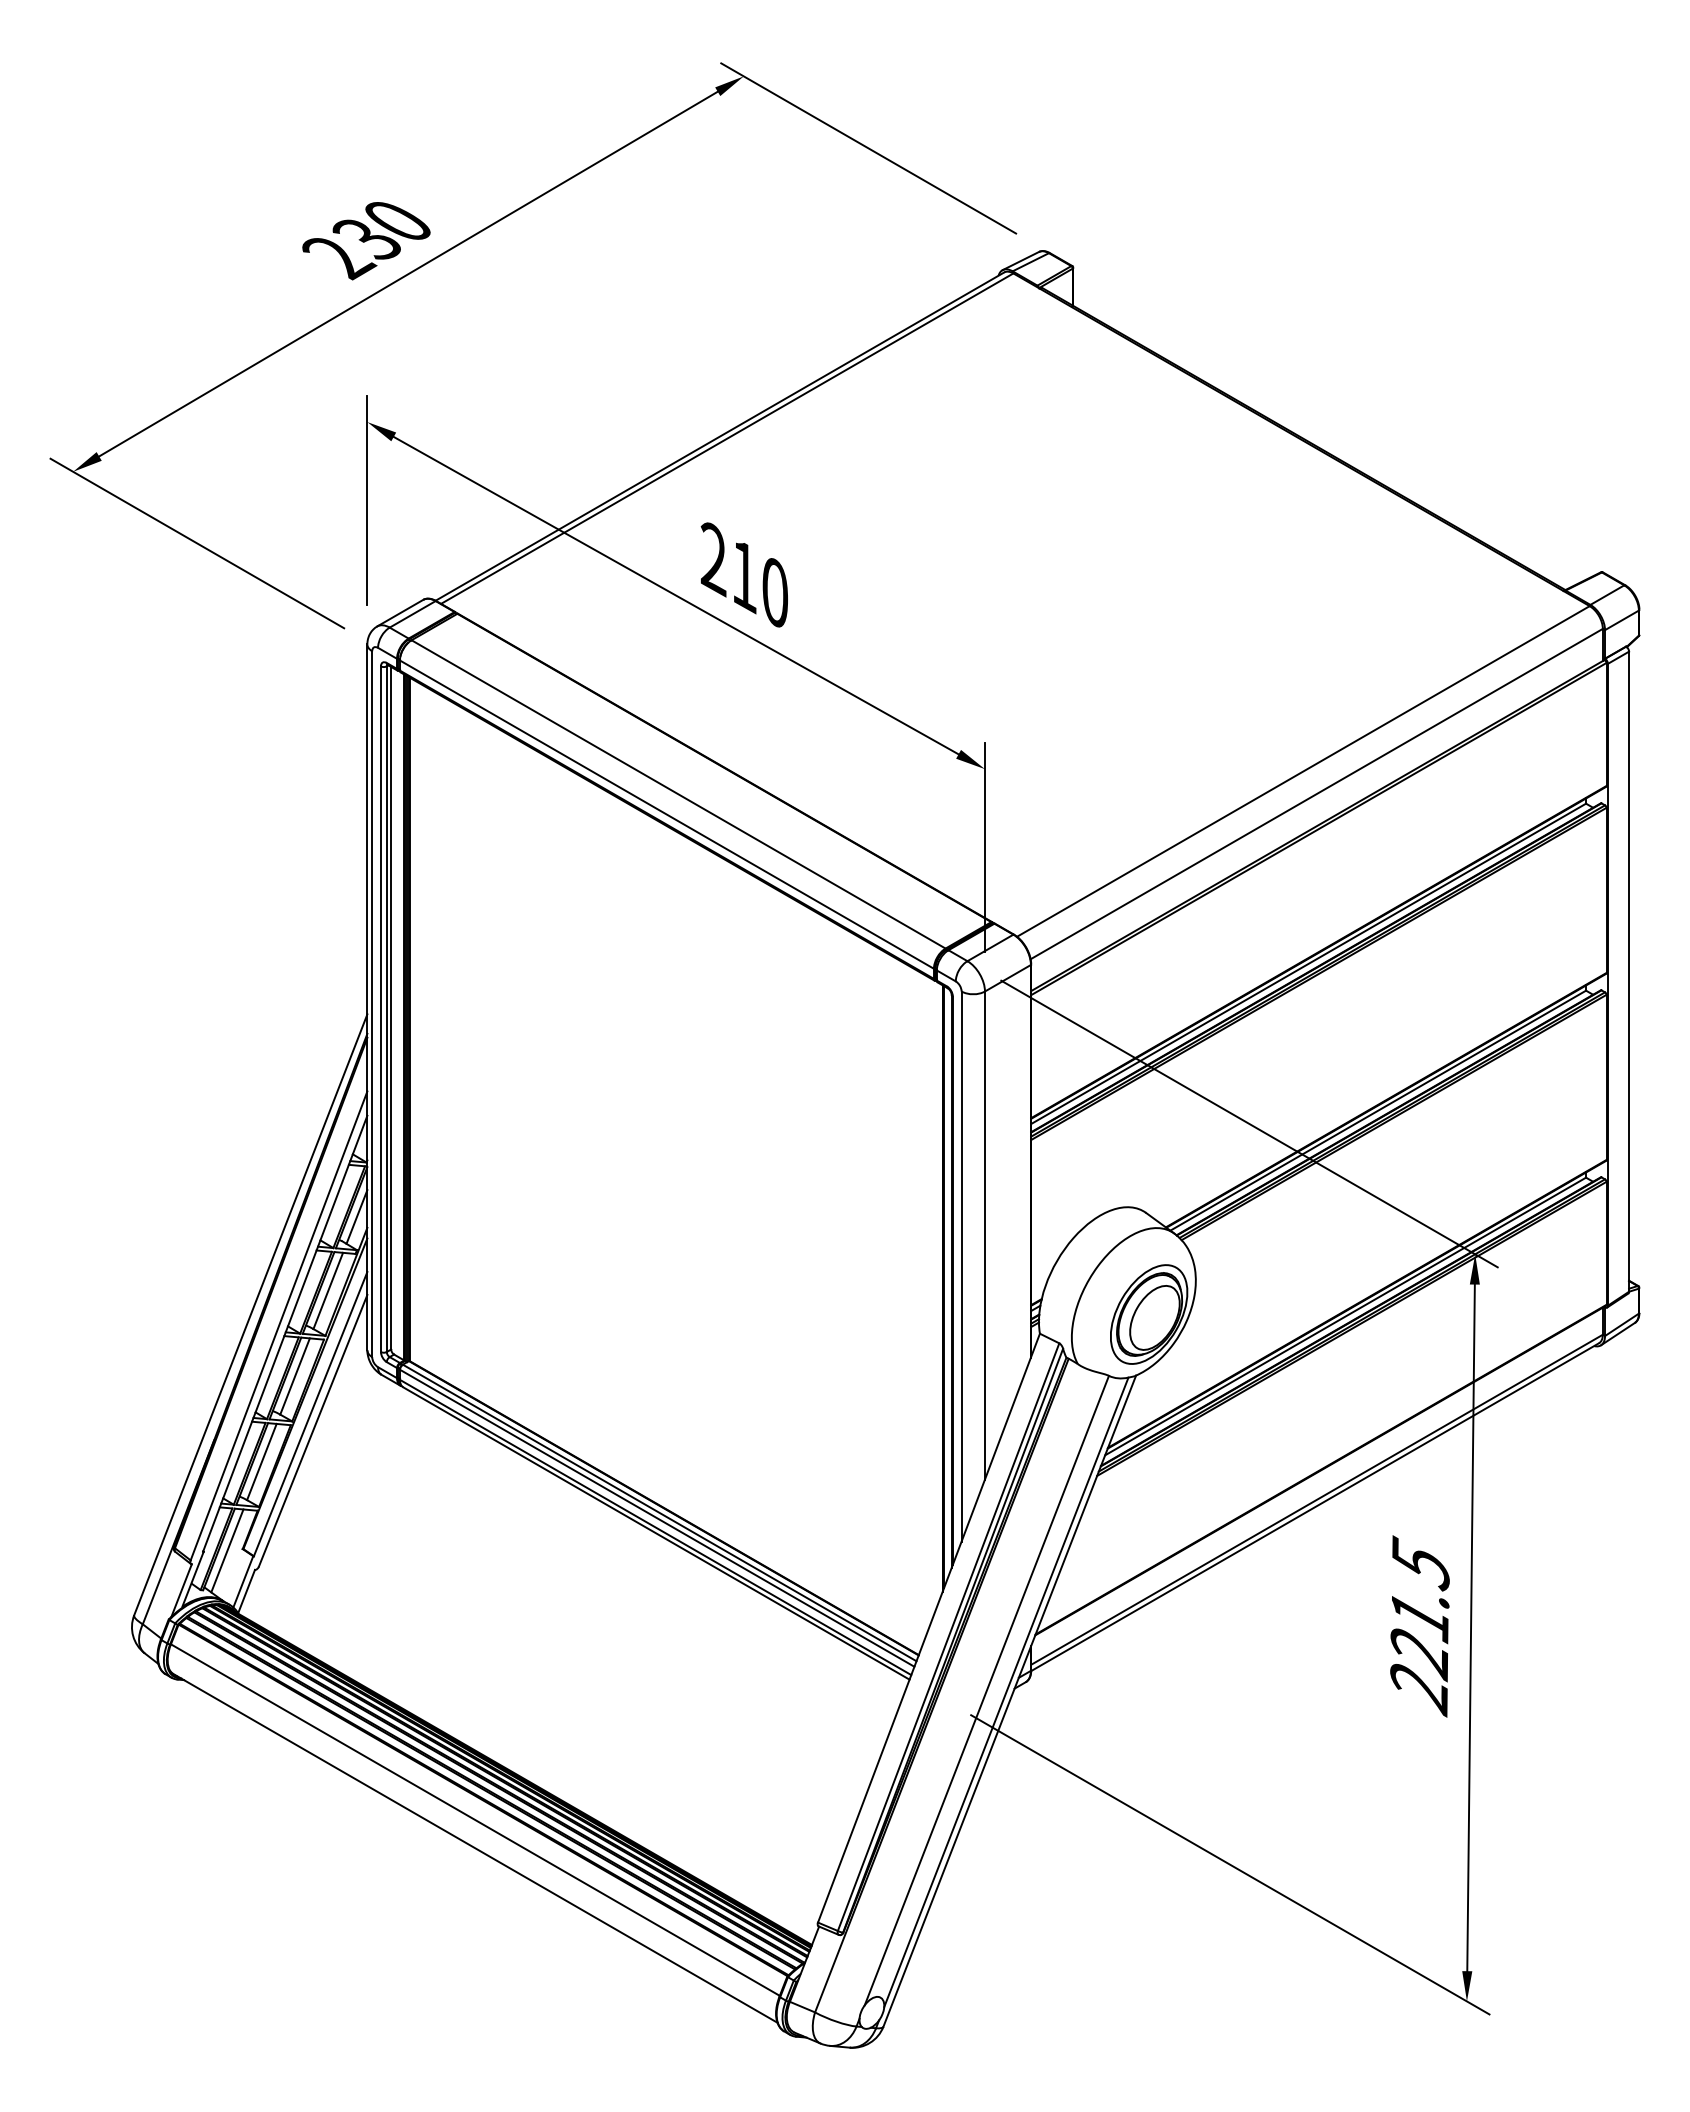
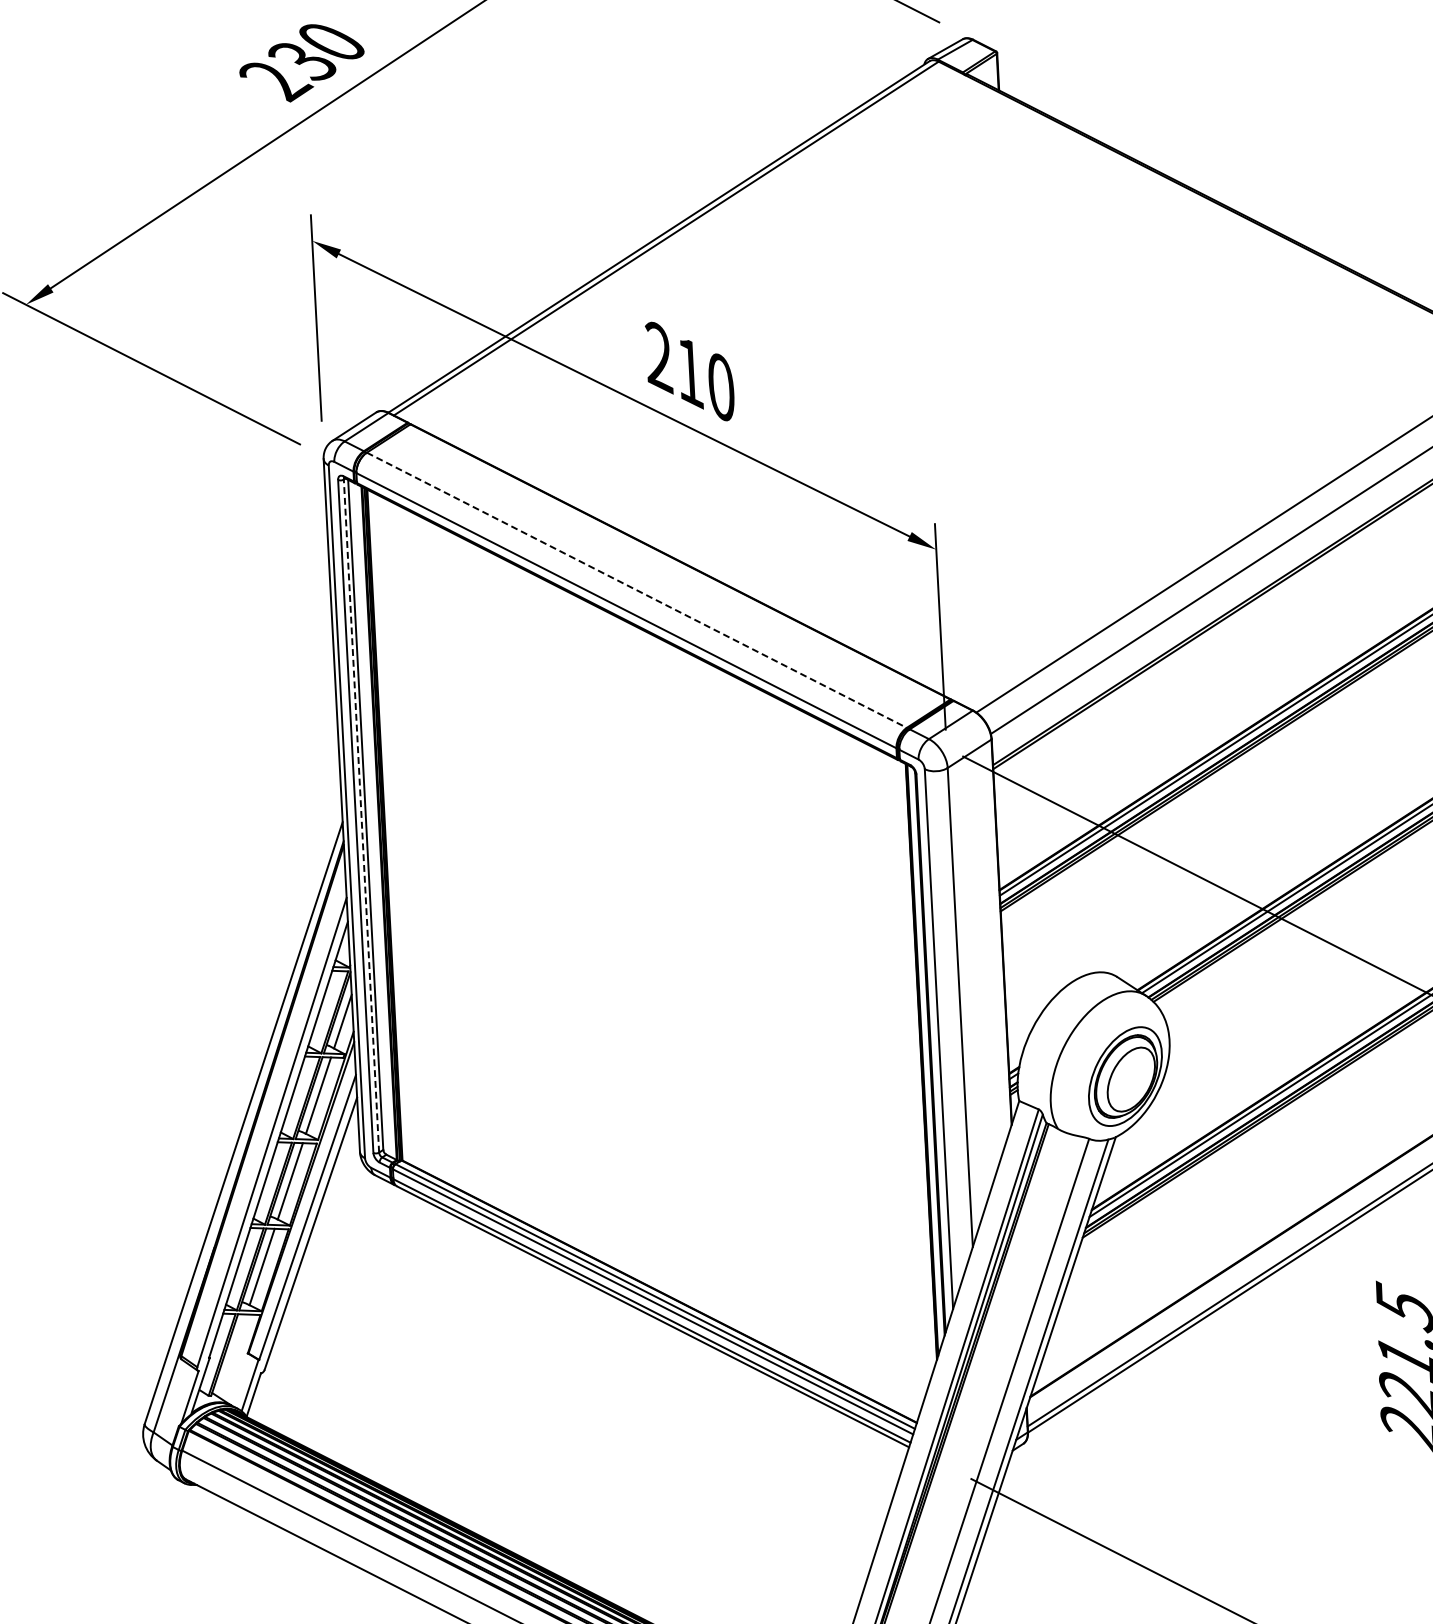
line: (679, 794) -> (637, 590), solid -> dashed
line: (386, 1009) -> (361, 816), solid -> dashed
line: (227, 1550) -> (232, 1355), removed

